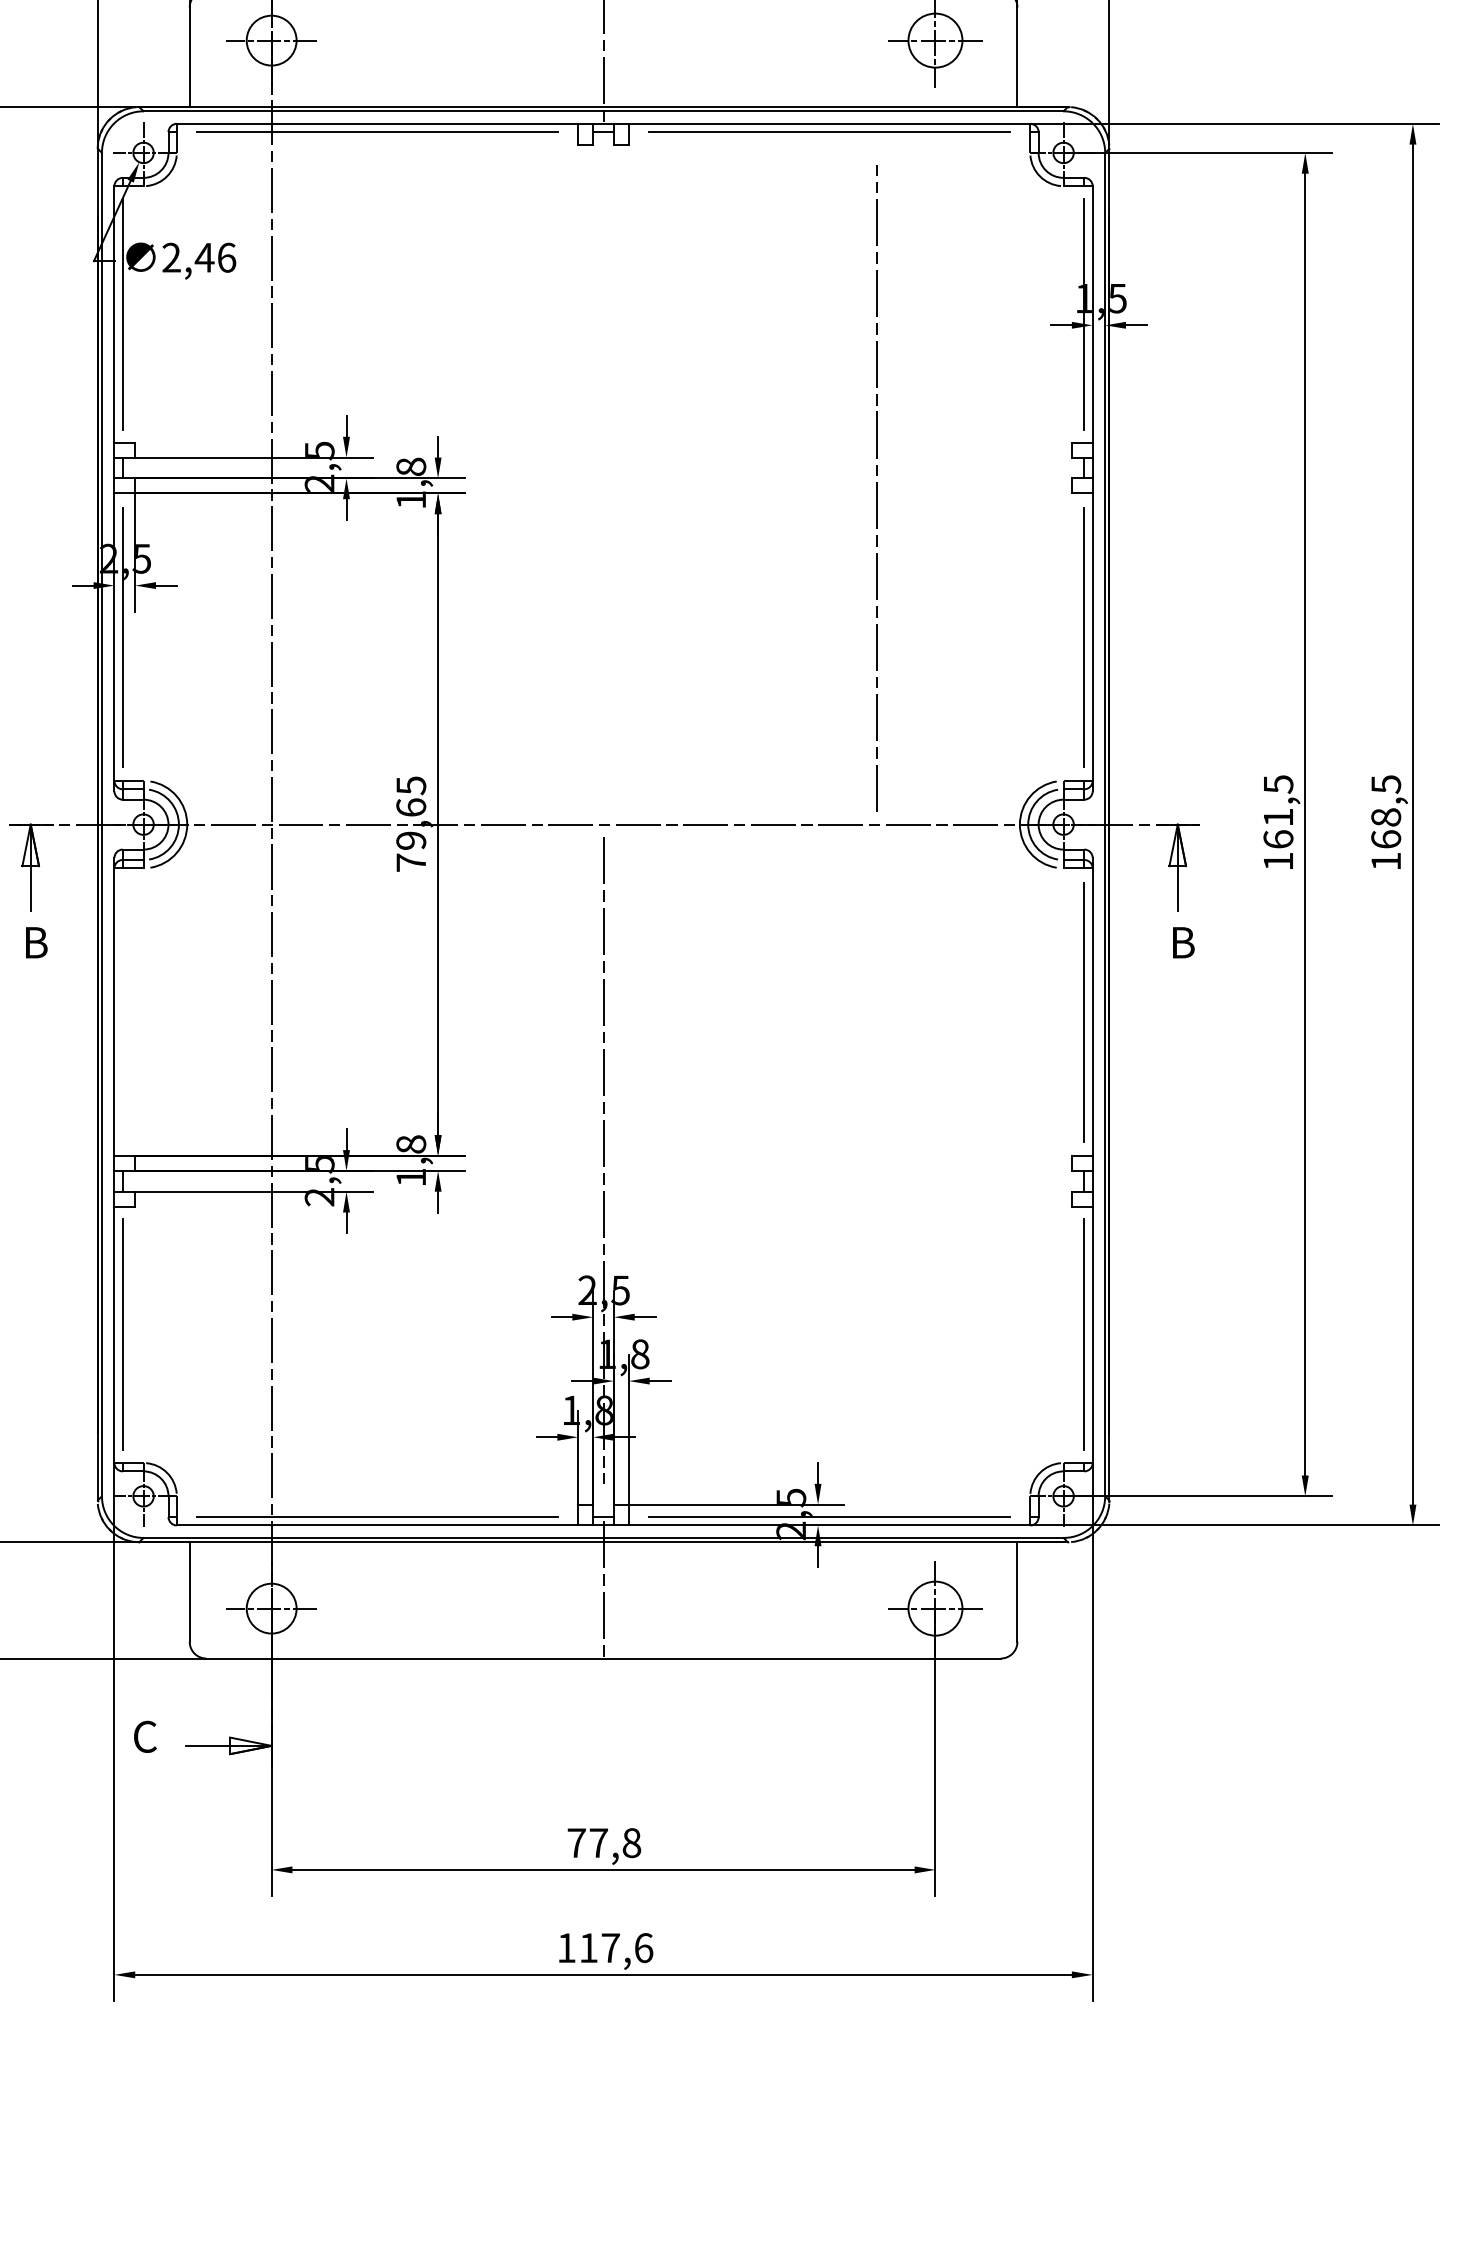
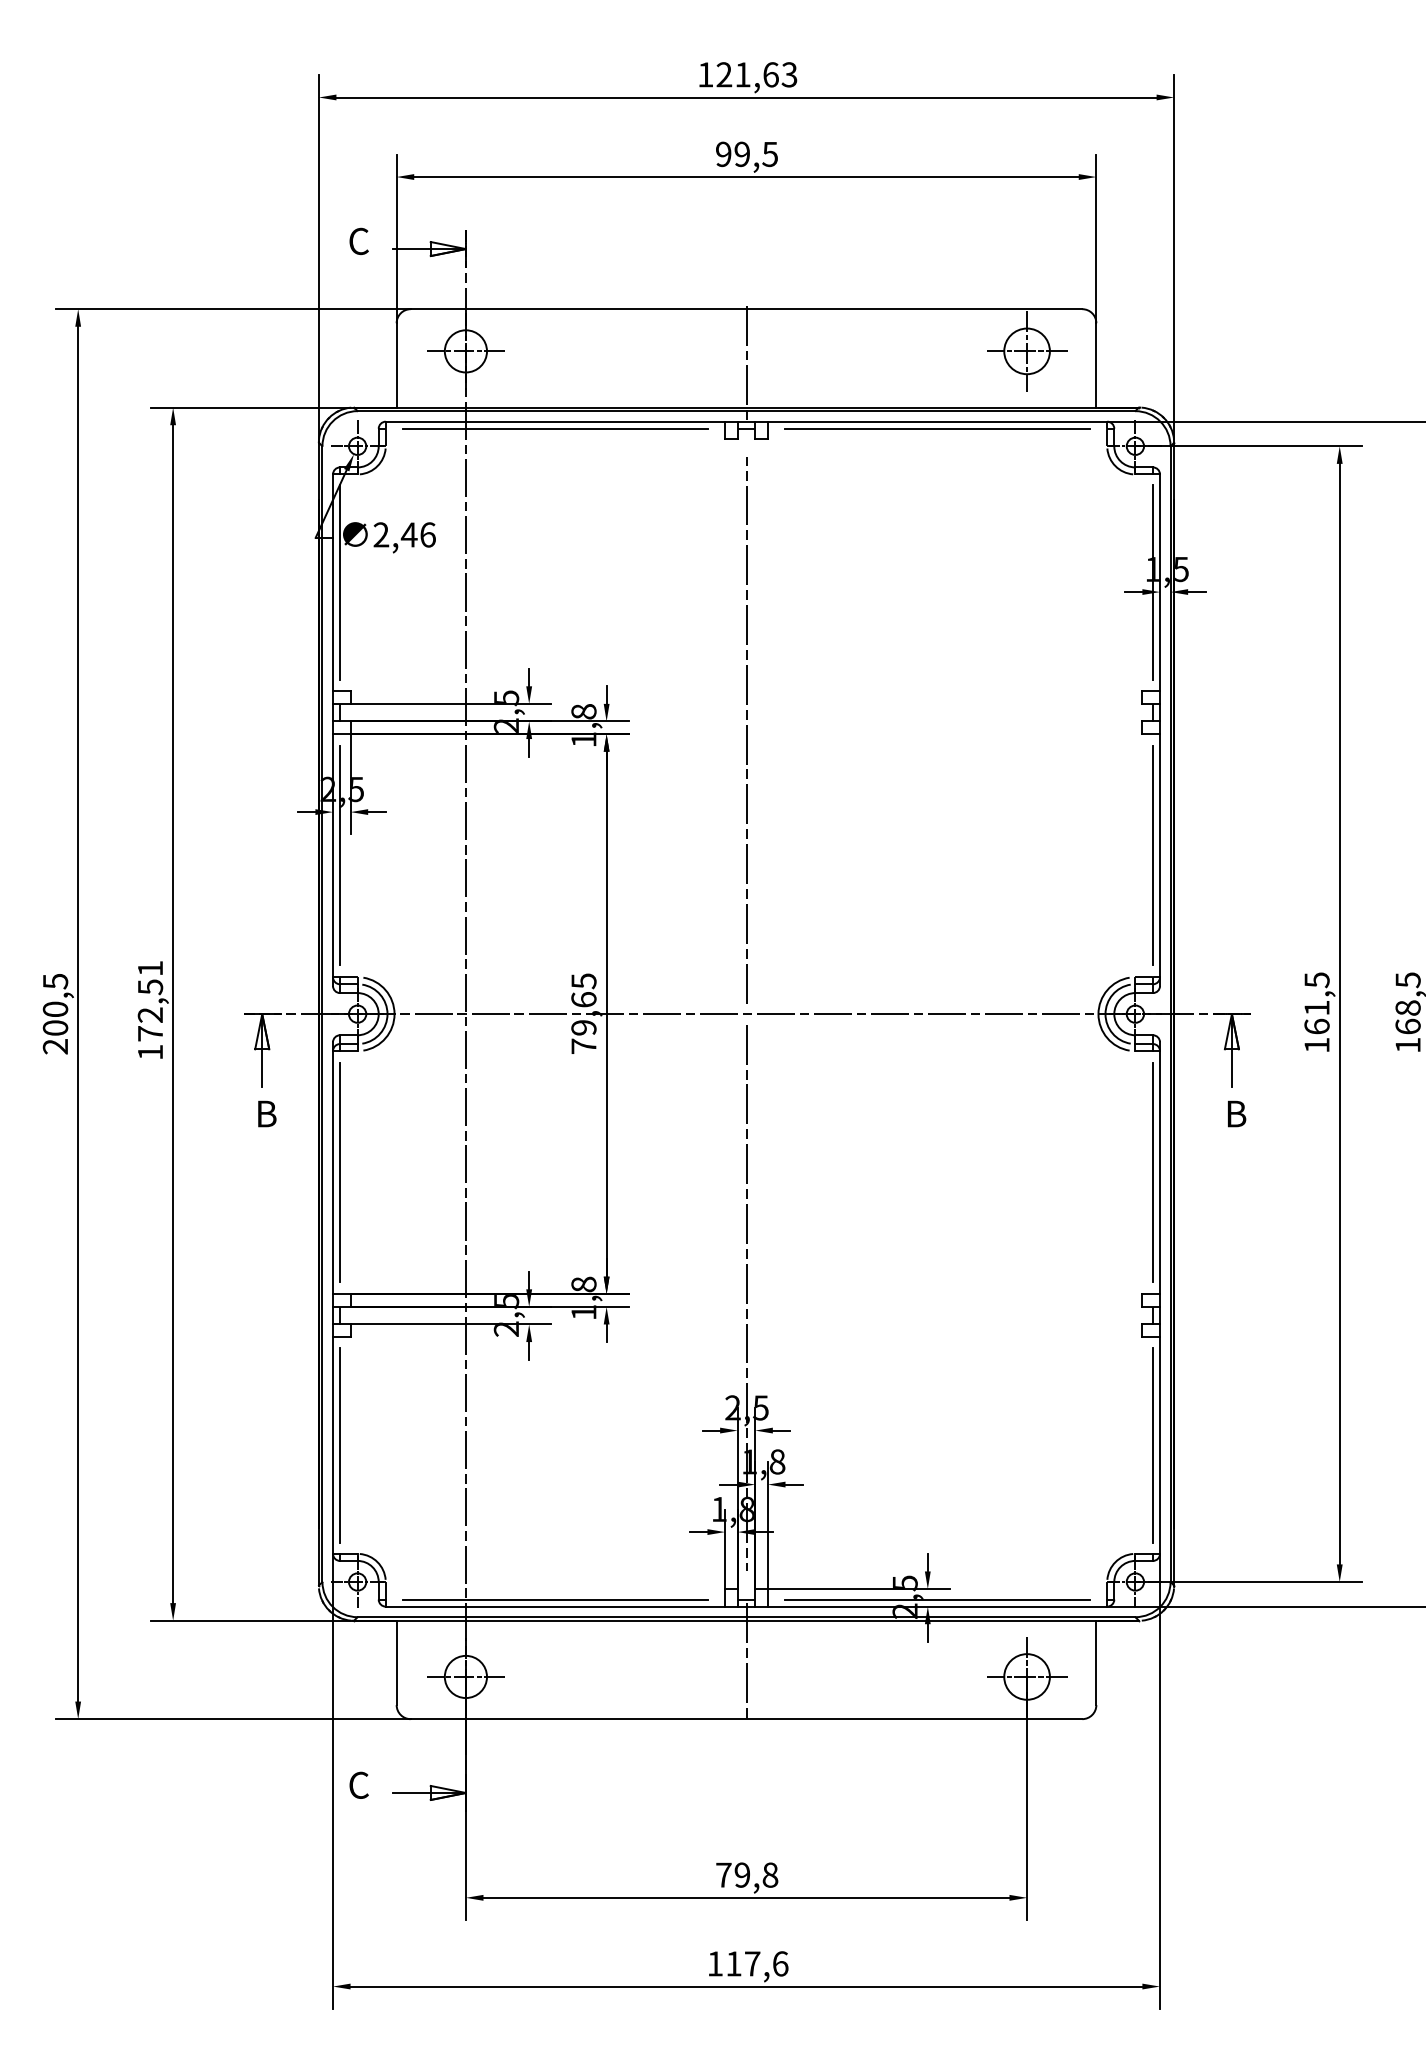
line: (876, 489) -> (746, 730), moved
line: (123, 1011) -> (340, 1172), added
text: (598, 1842) -> (742, 1874), 77,8 -> 79,8

